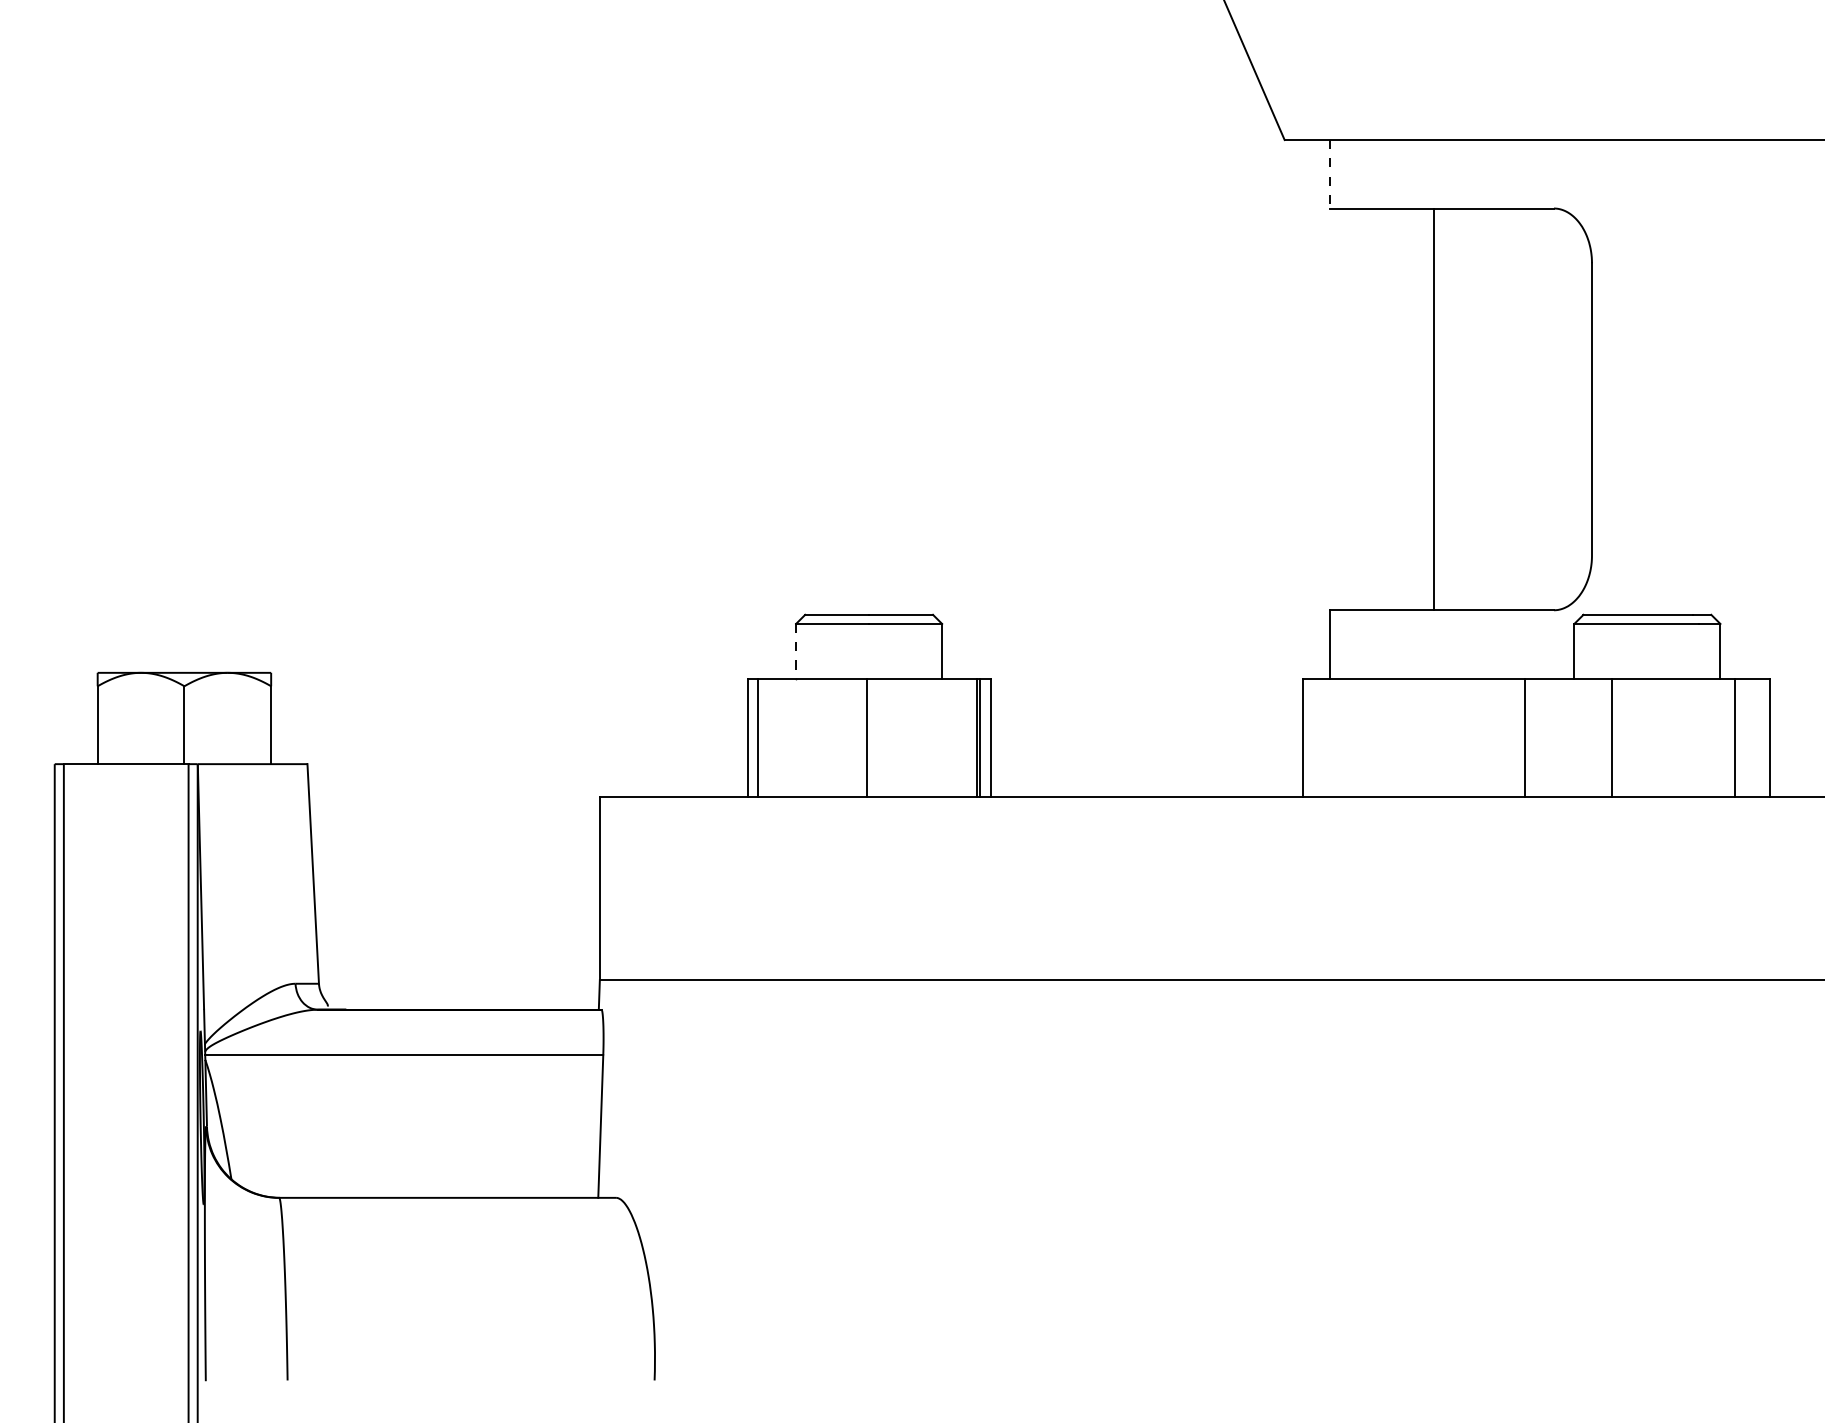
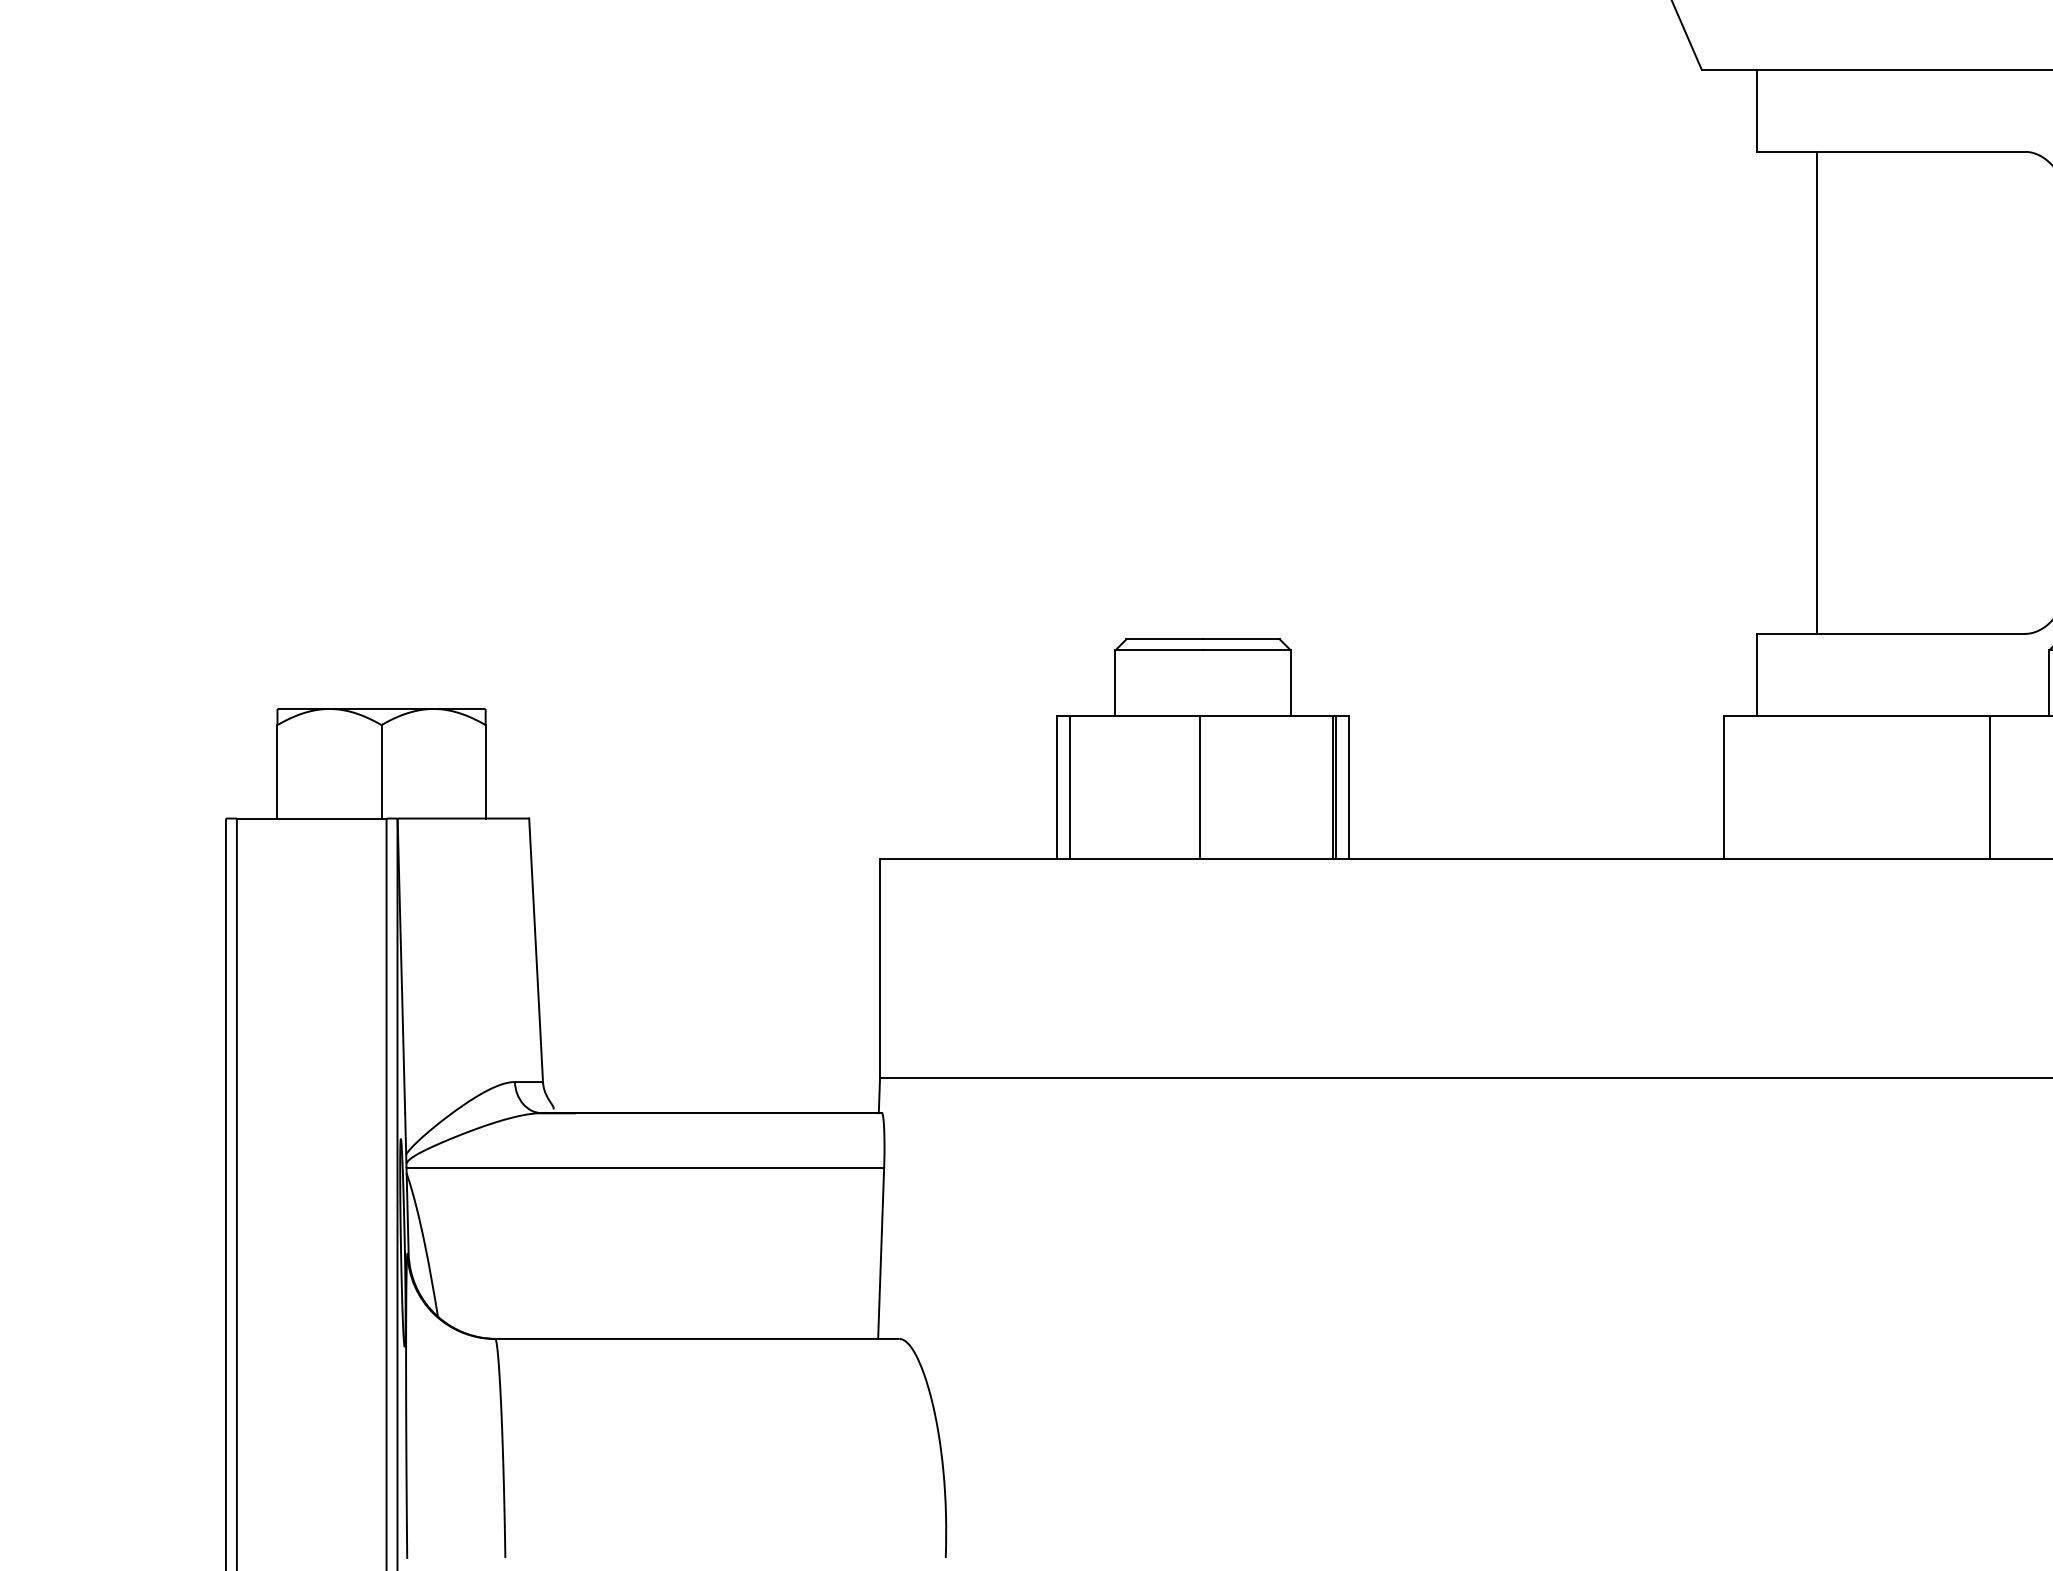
line: (1330, 174) -> (1756, 111), dashed -> solid
line: (1433, 409) -> (1816, 393), moved
line: (796, 651) -> (1115, 683), dashed -> solid

